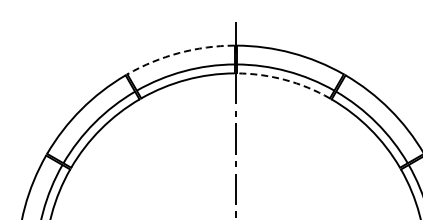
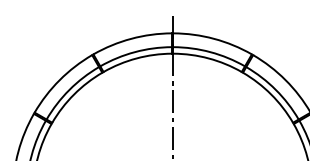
arc: (179, 53) -> (131, 39), dashed -> solid
arc: (284, 79) -> (208, 58), dashed -> solid

